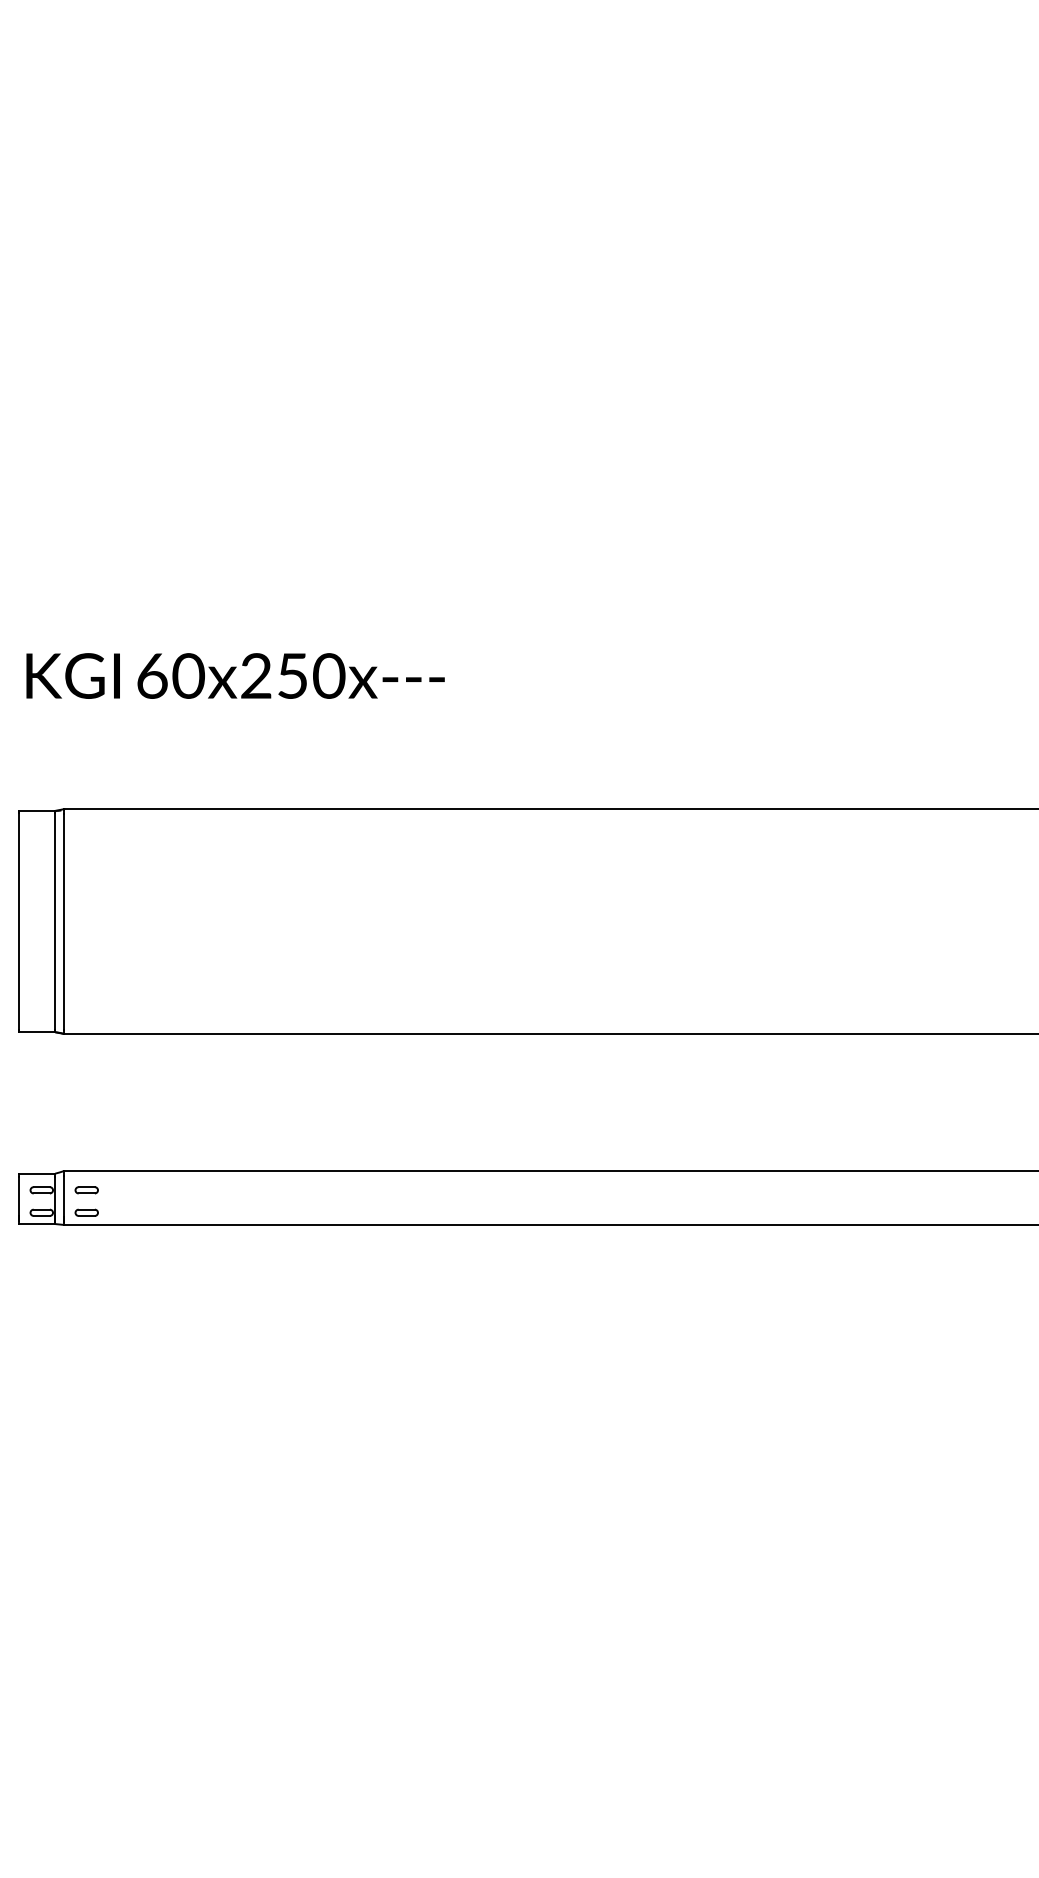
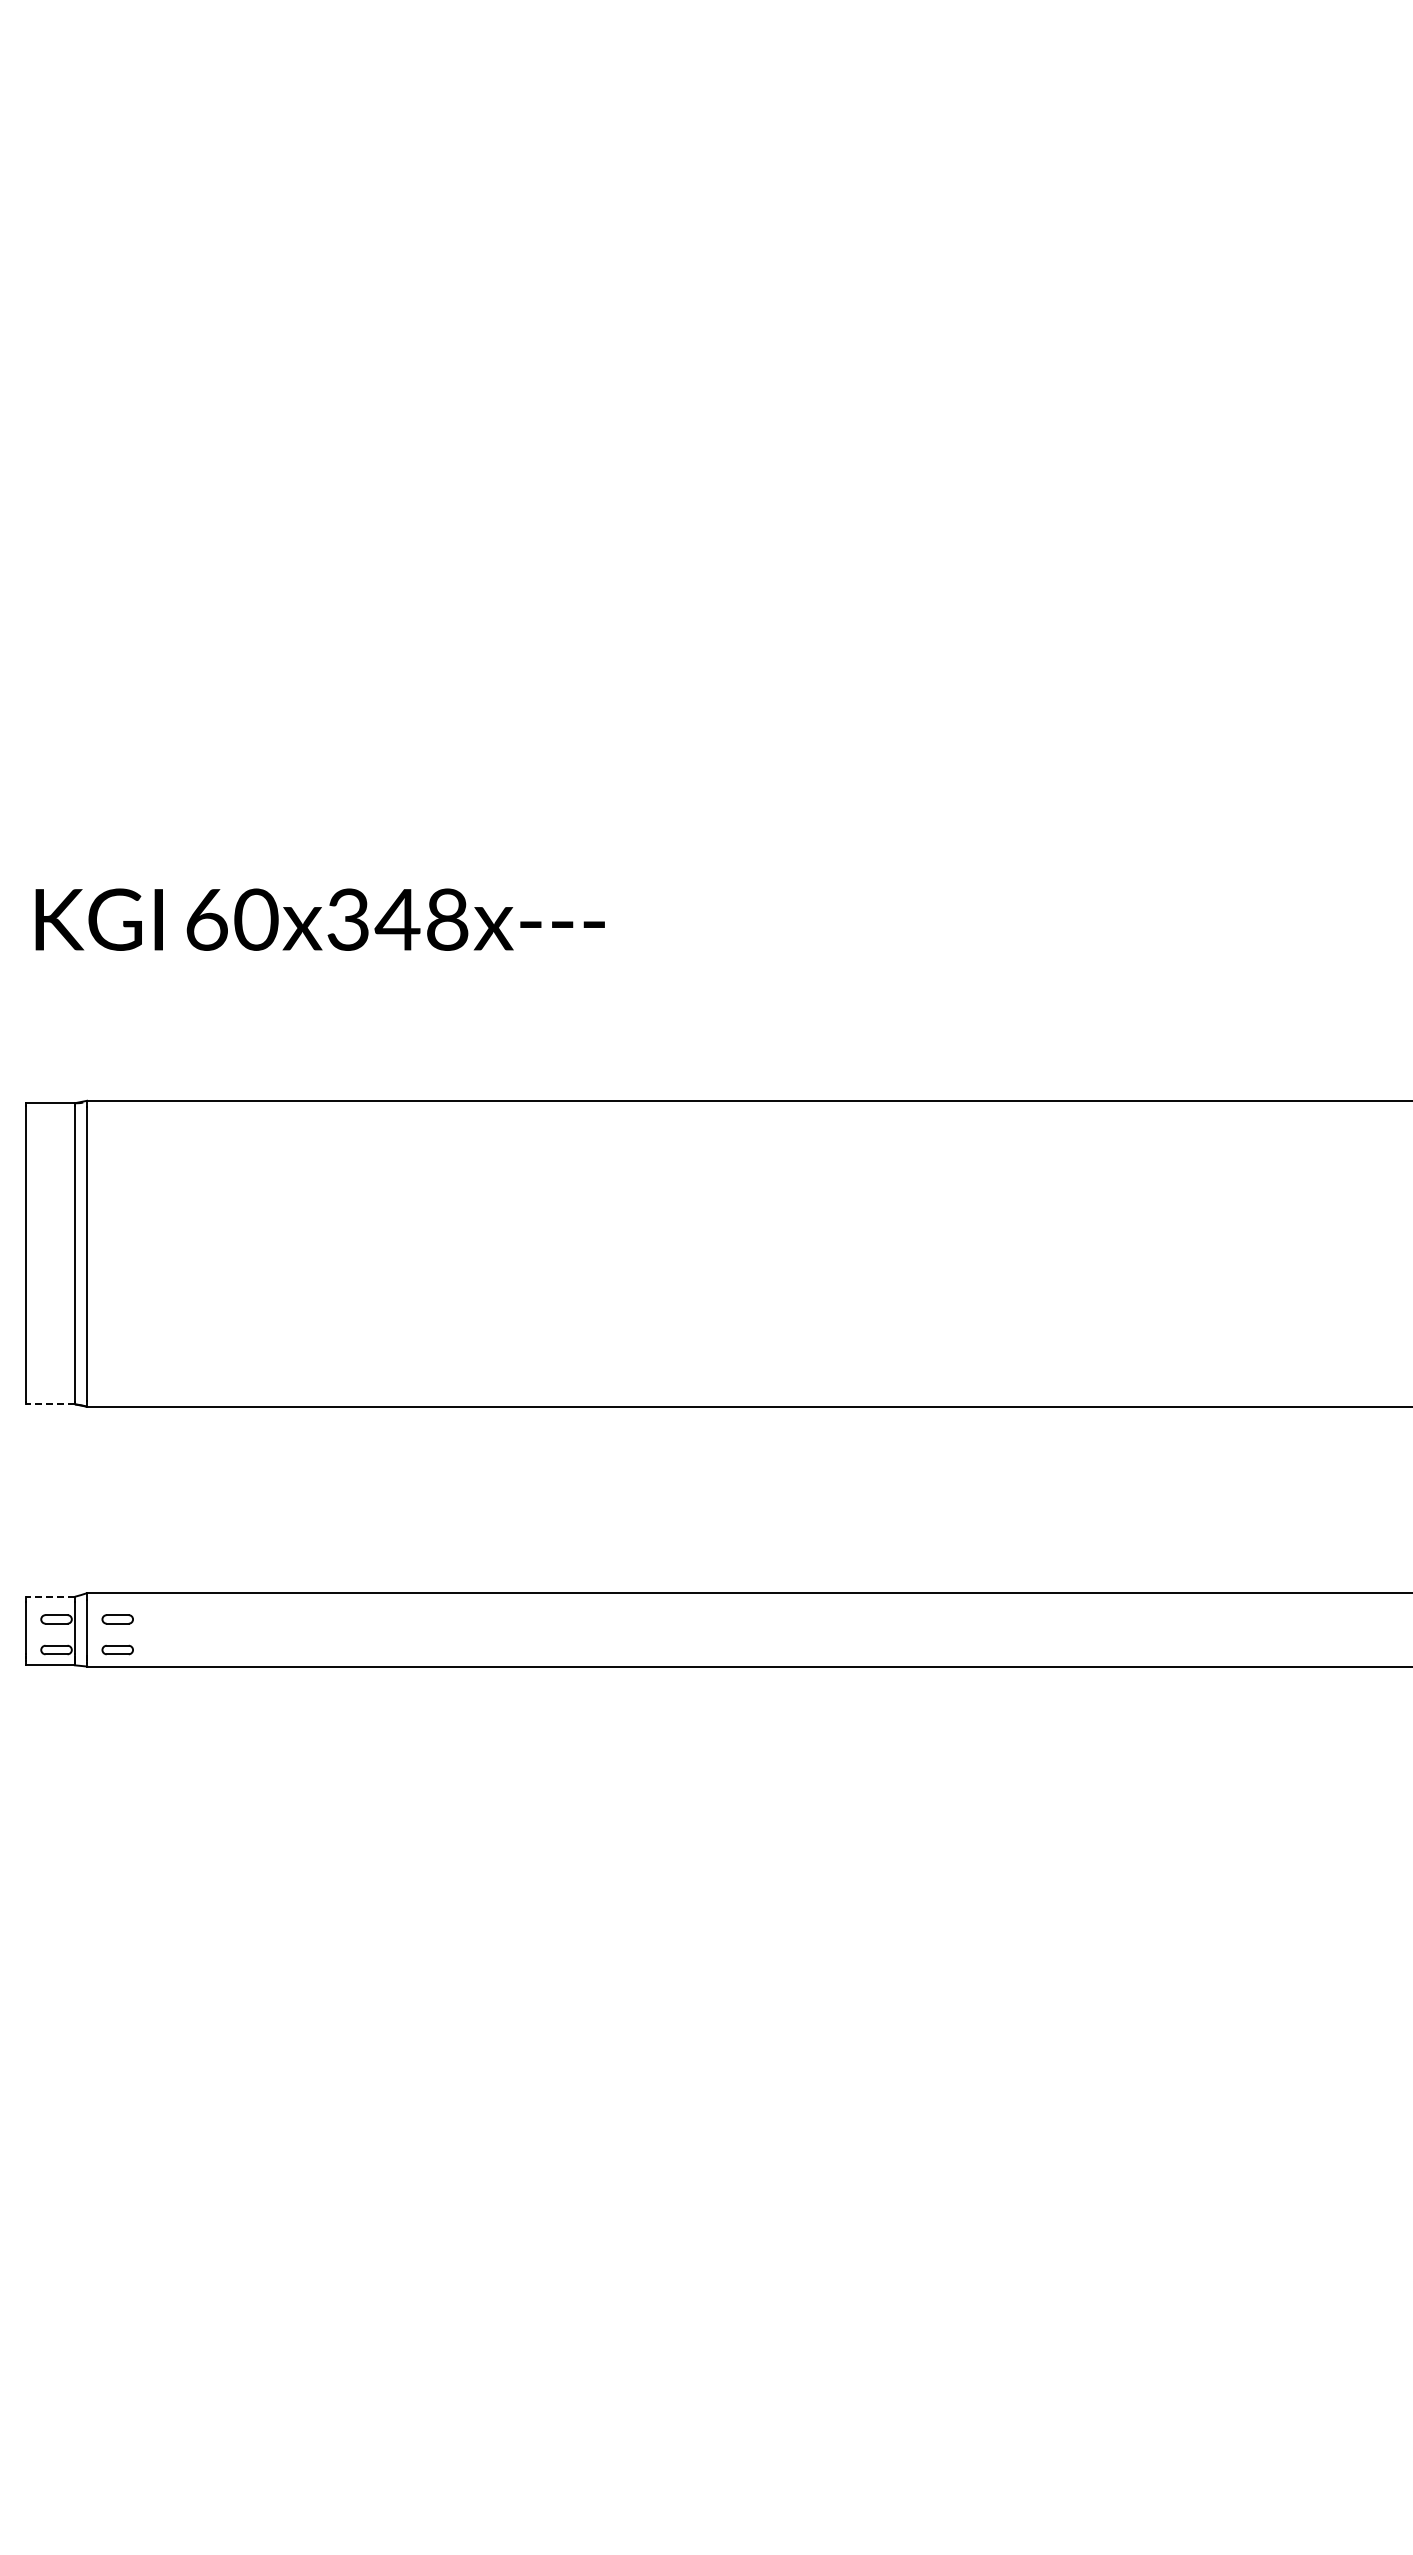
text: (293, 675) -> (398, 919), 60x250x--- -> 60x348x---
line: (36, 1032) -> (49, 1404), solid -> dashed
line: (36, 1173) -> (49, 1596), solid -> dashed

